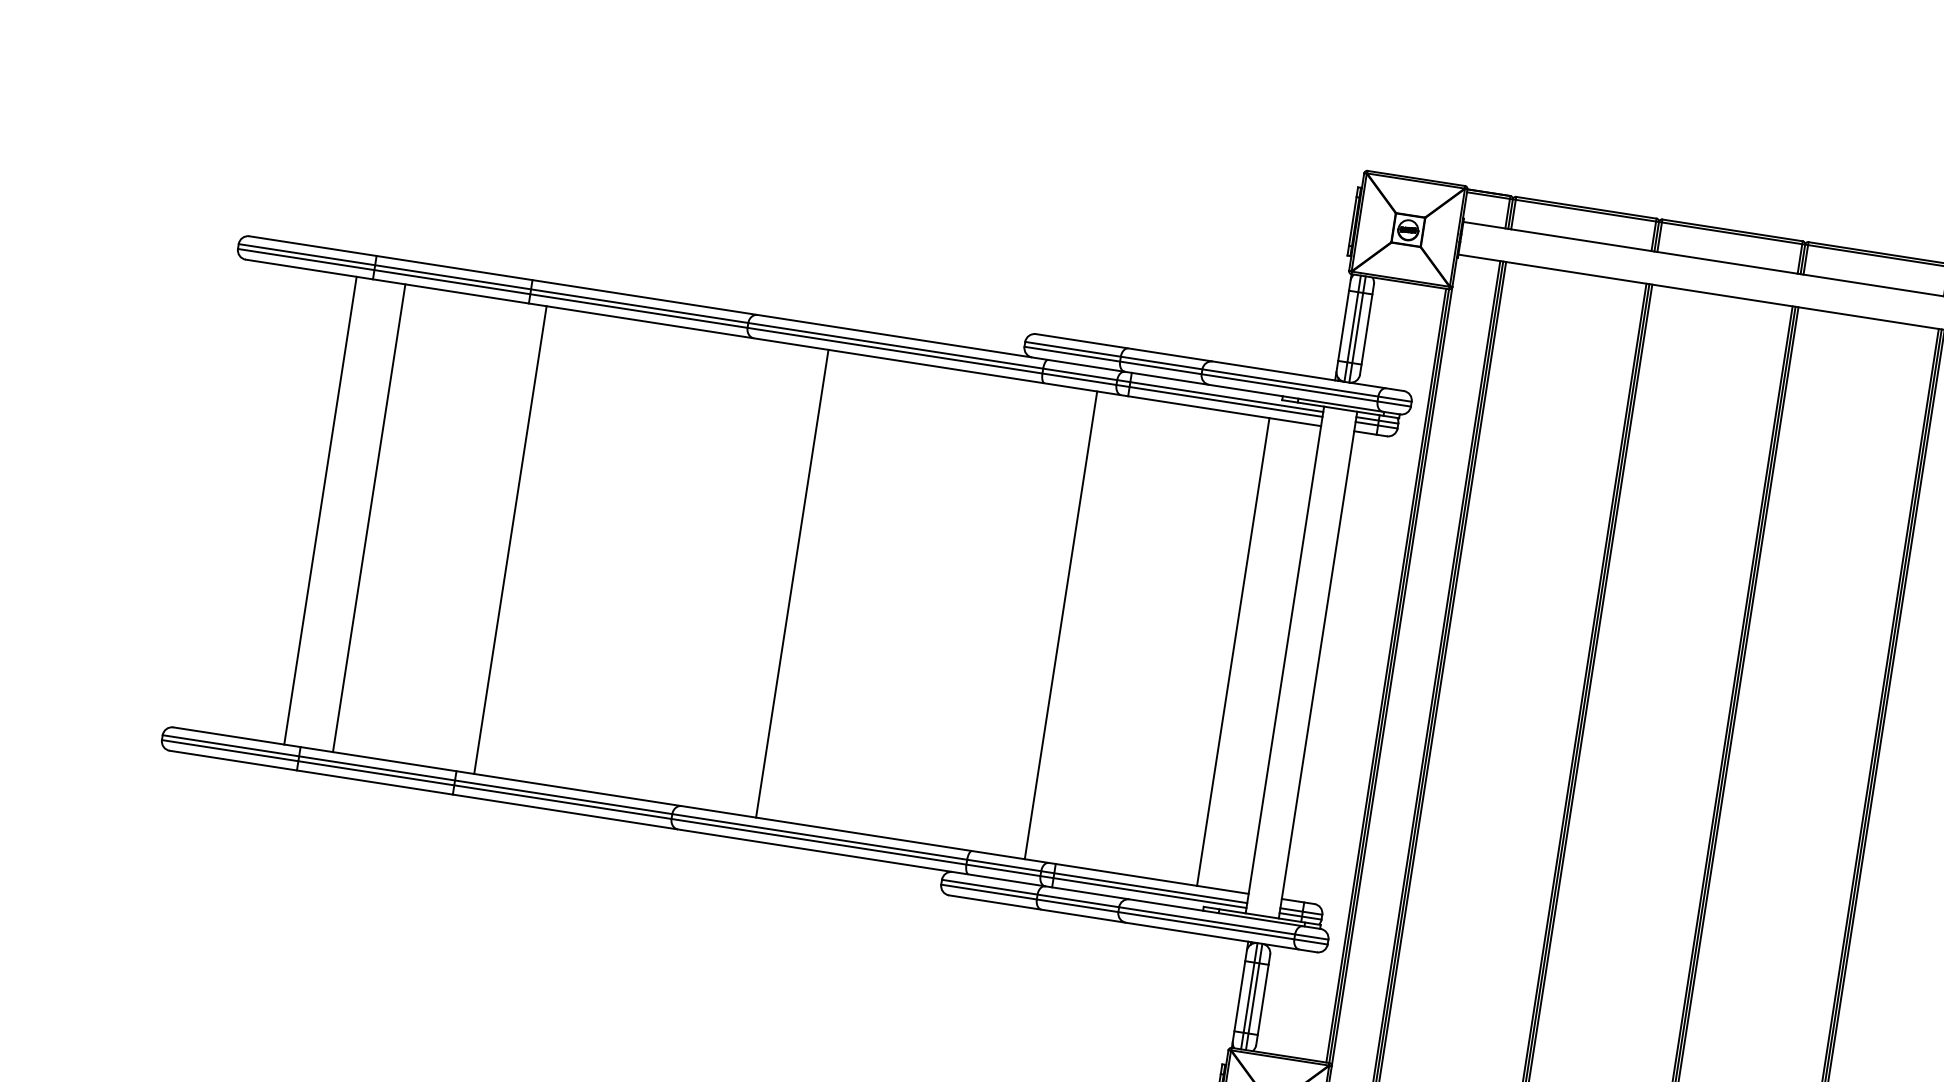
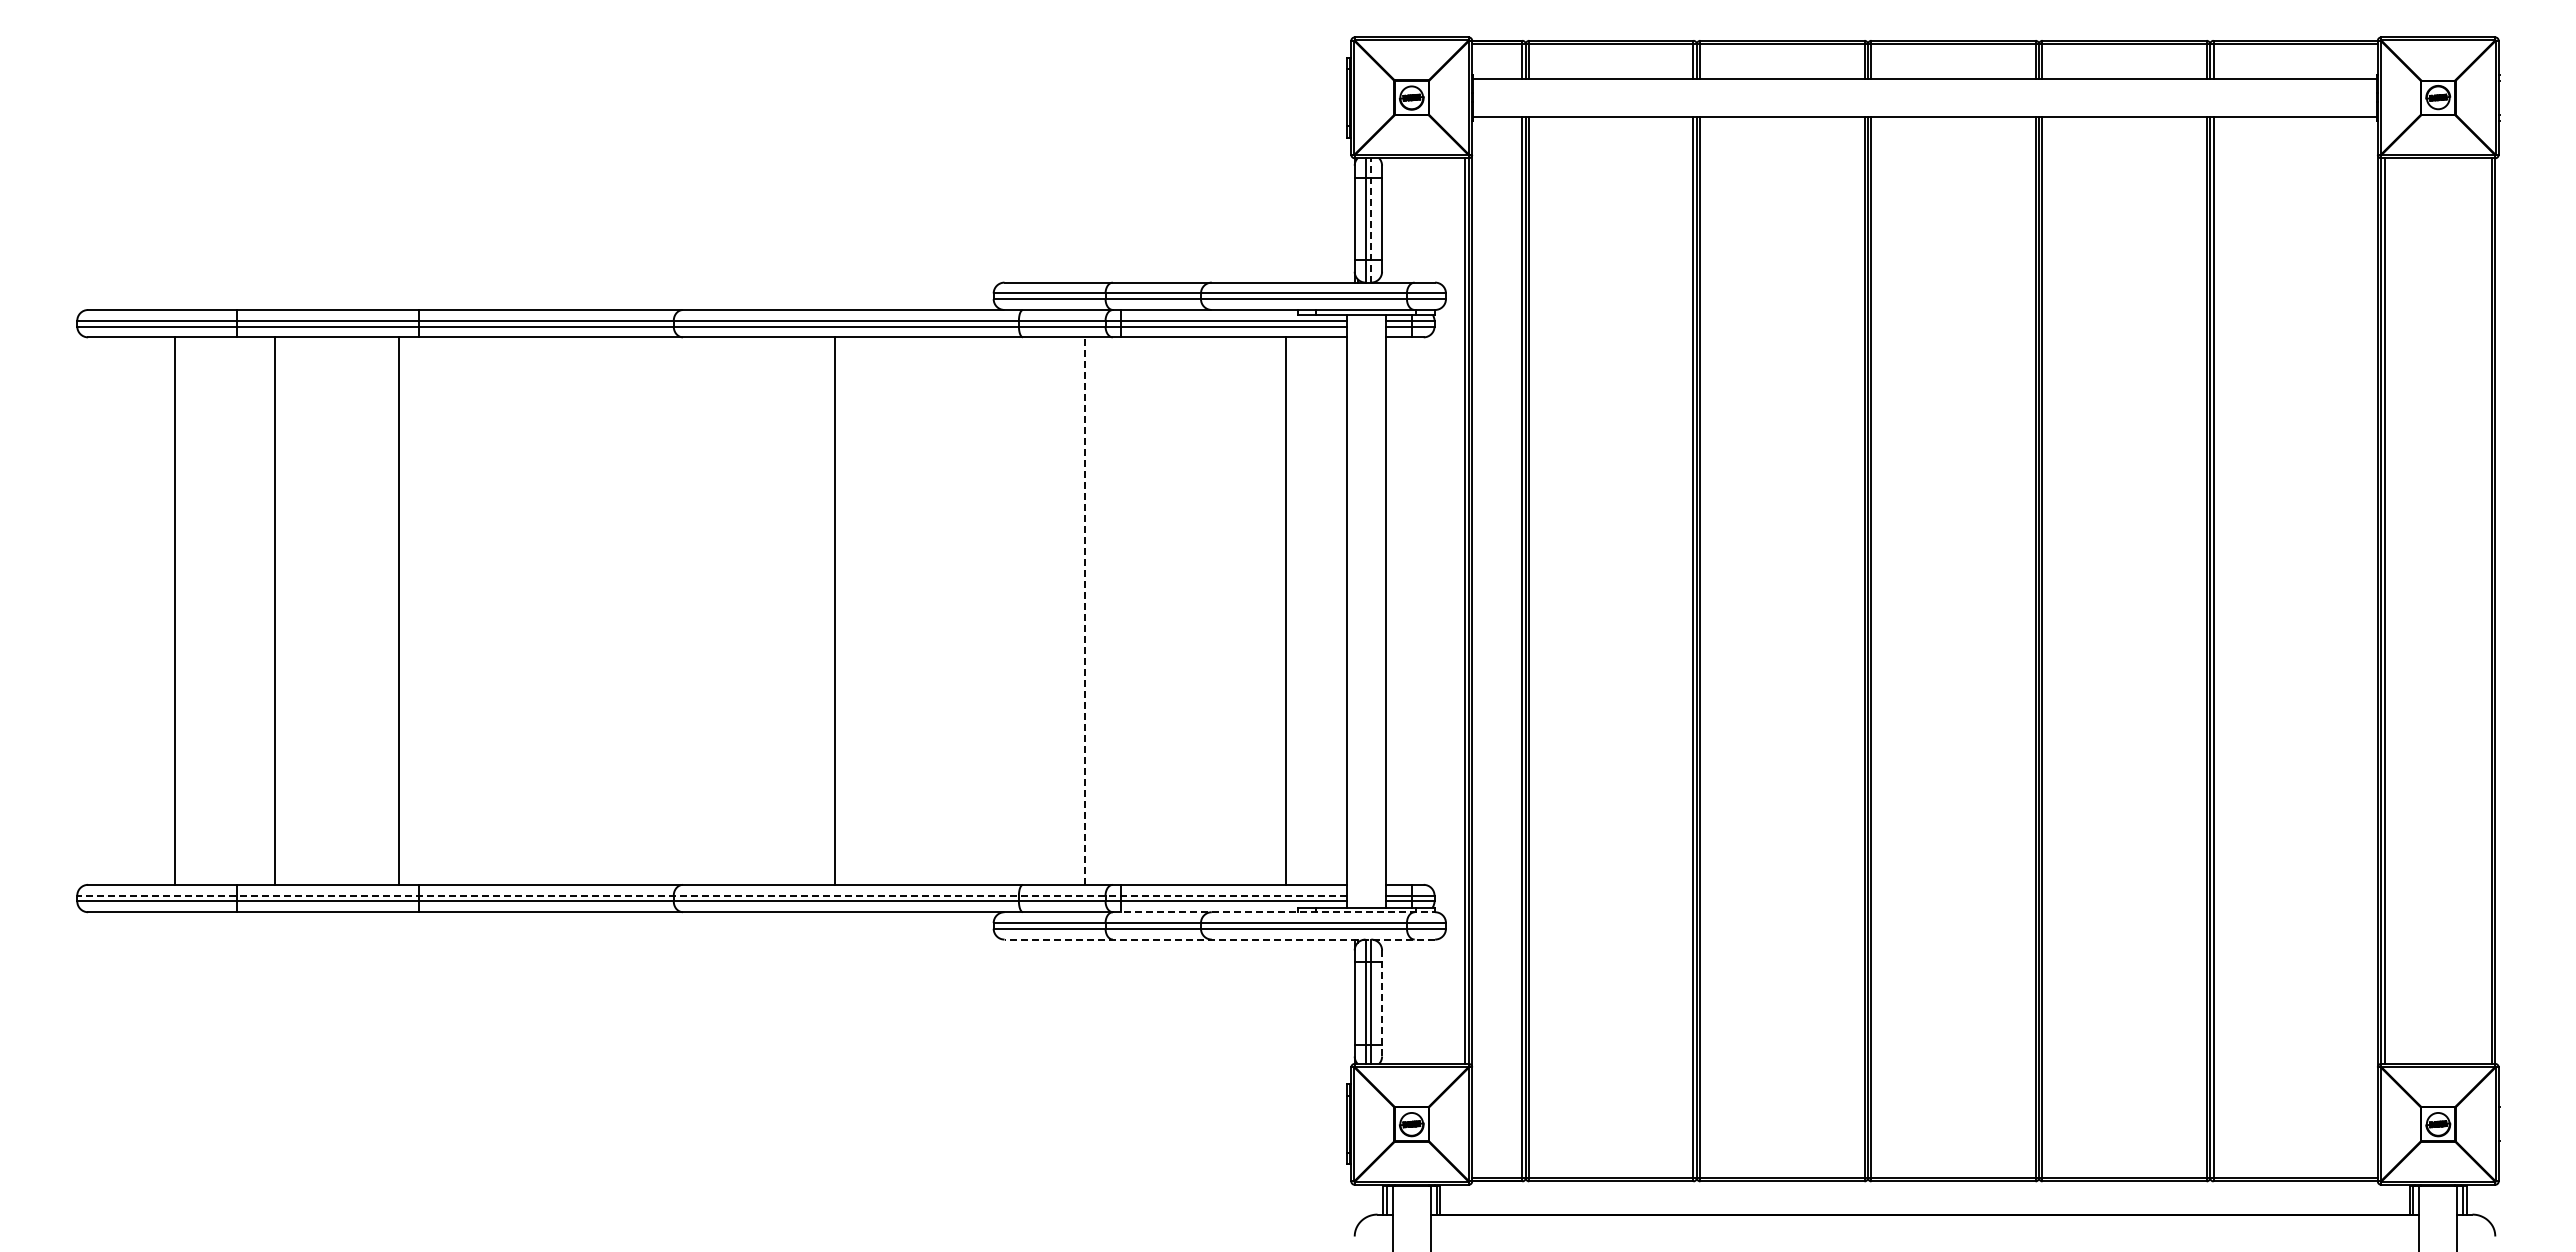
line: (1357, 328) -> (1371, 219), solid -> dashed
line: (320, 510) -> (174, 610), moved
line: (510, 539) -> (399, 610), moved
line: (792, 583) -> (835, 610), moved
line: (1060, 625) -> (1084, 611), solid -> dashed
line: (705, 819) -> (712, 895), solid -> dashed
line: (1183, 907) -> (1274, 912), solid -> dashed
line: (1132, 923) -> (1219, 939), solid -> dashed
line: (1263, 999) -> (1382, 1003), solid -> dashed

